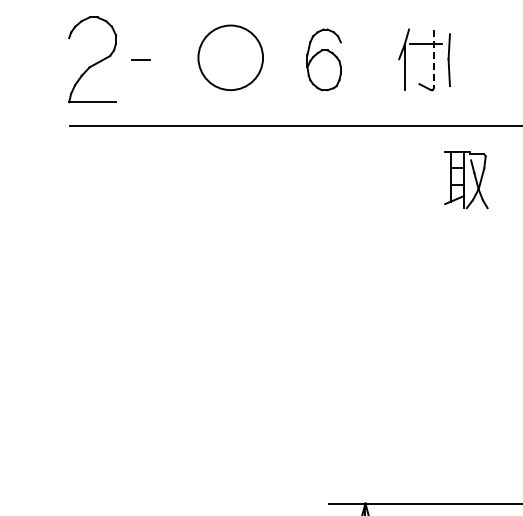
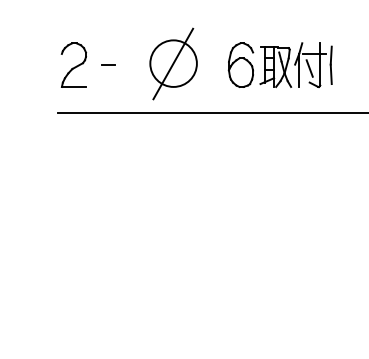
line: (229, 58) -> (172, 64), added
part: (92, 59) -> (73, 64), size x0.71
line: (434, 59) -> (320, 64), dashed -> solid
line: (419, 64) -> (309, 68), added
part: (466, 180) -> (275, 67), moved

